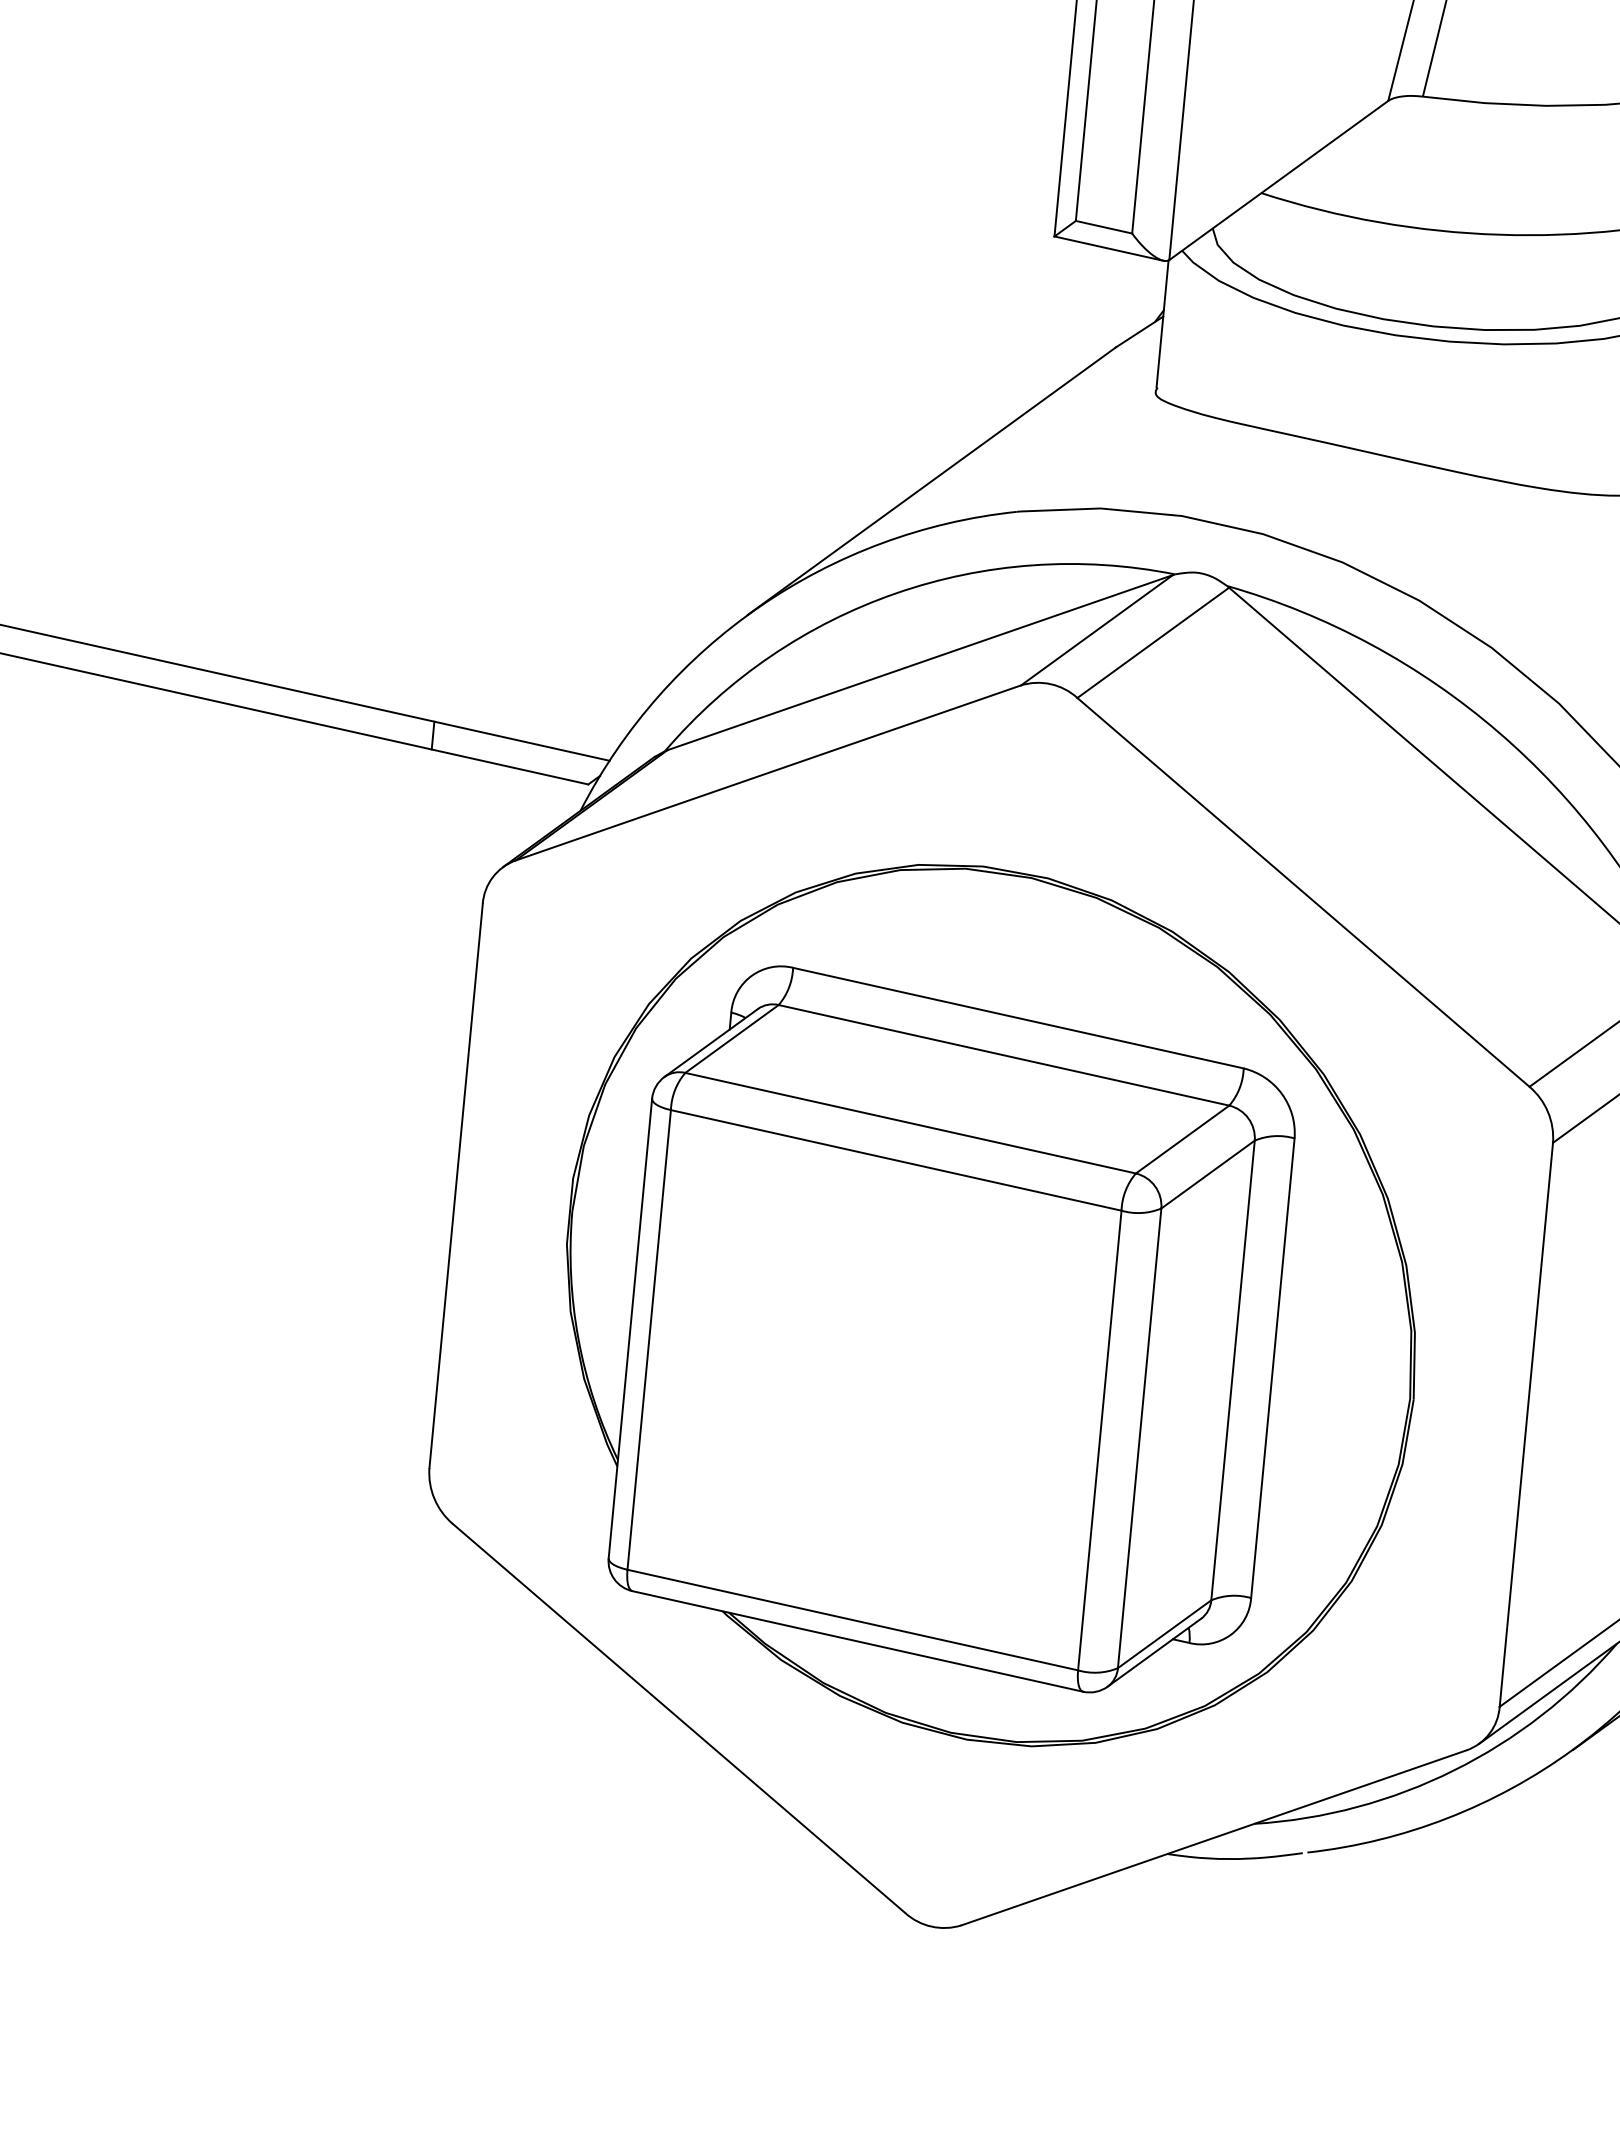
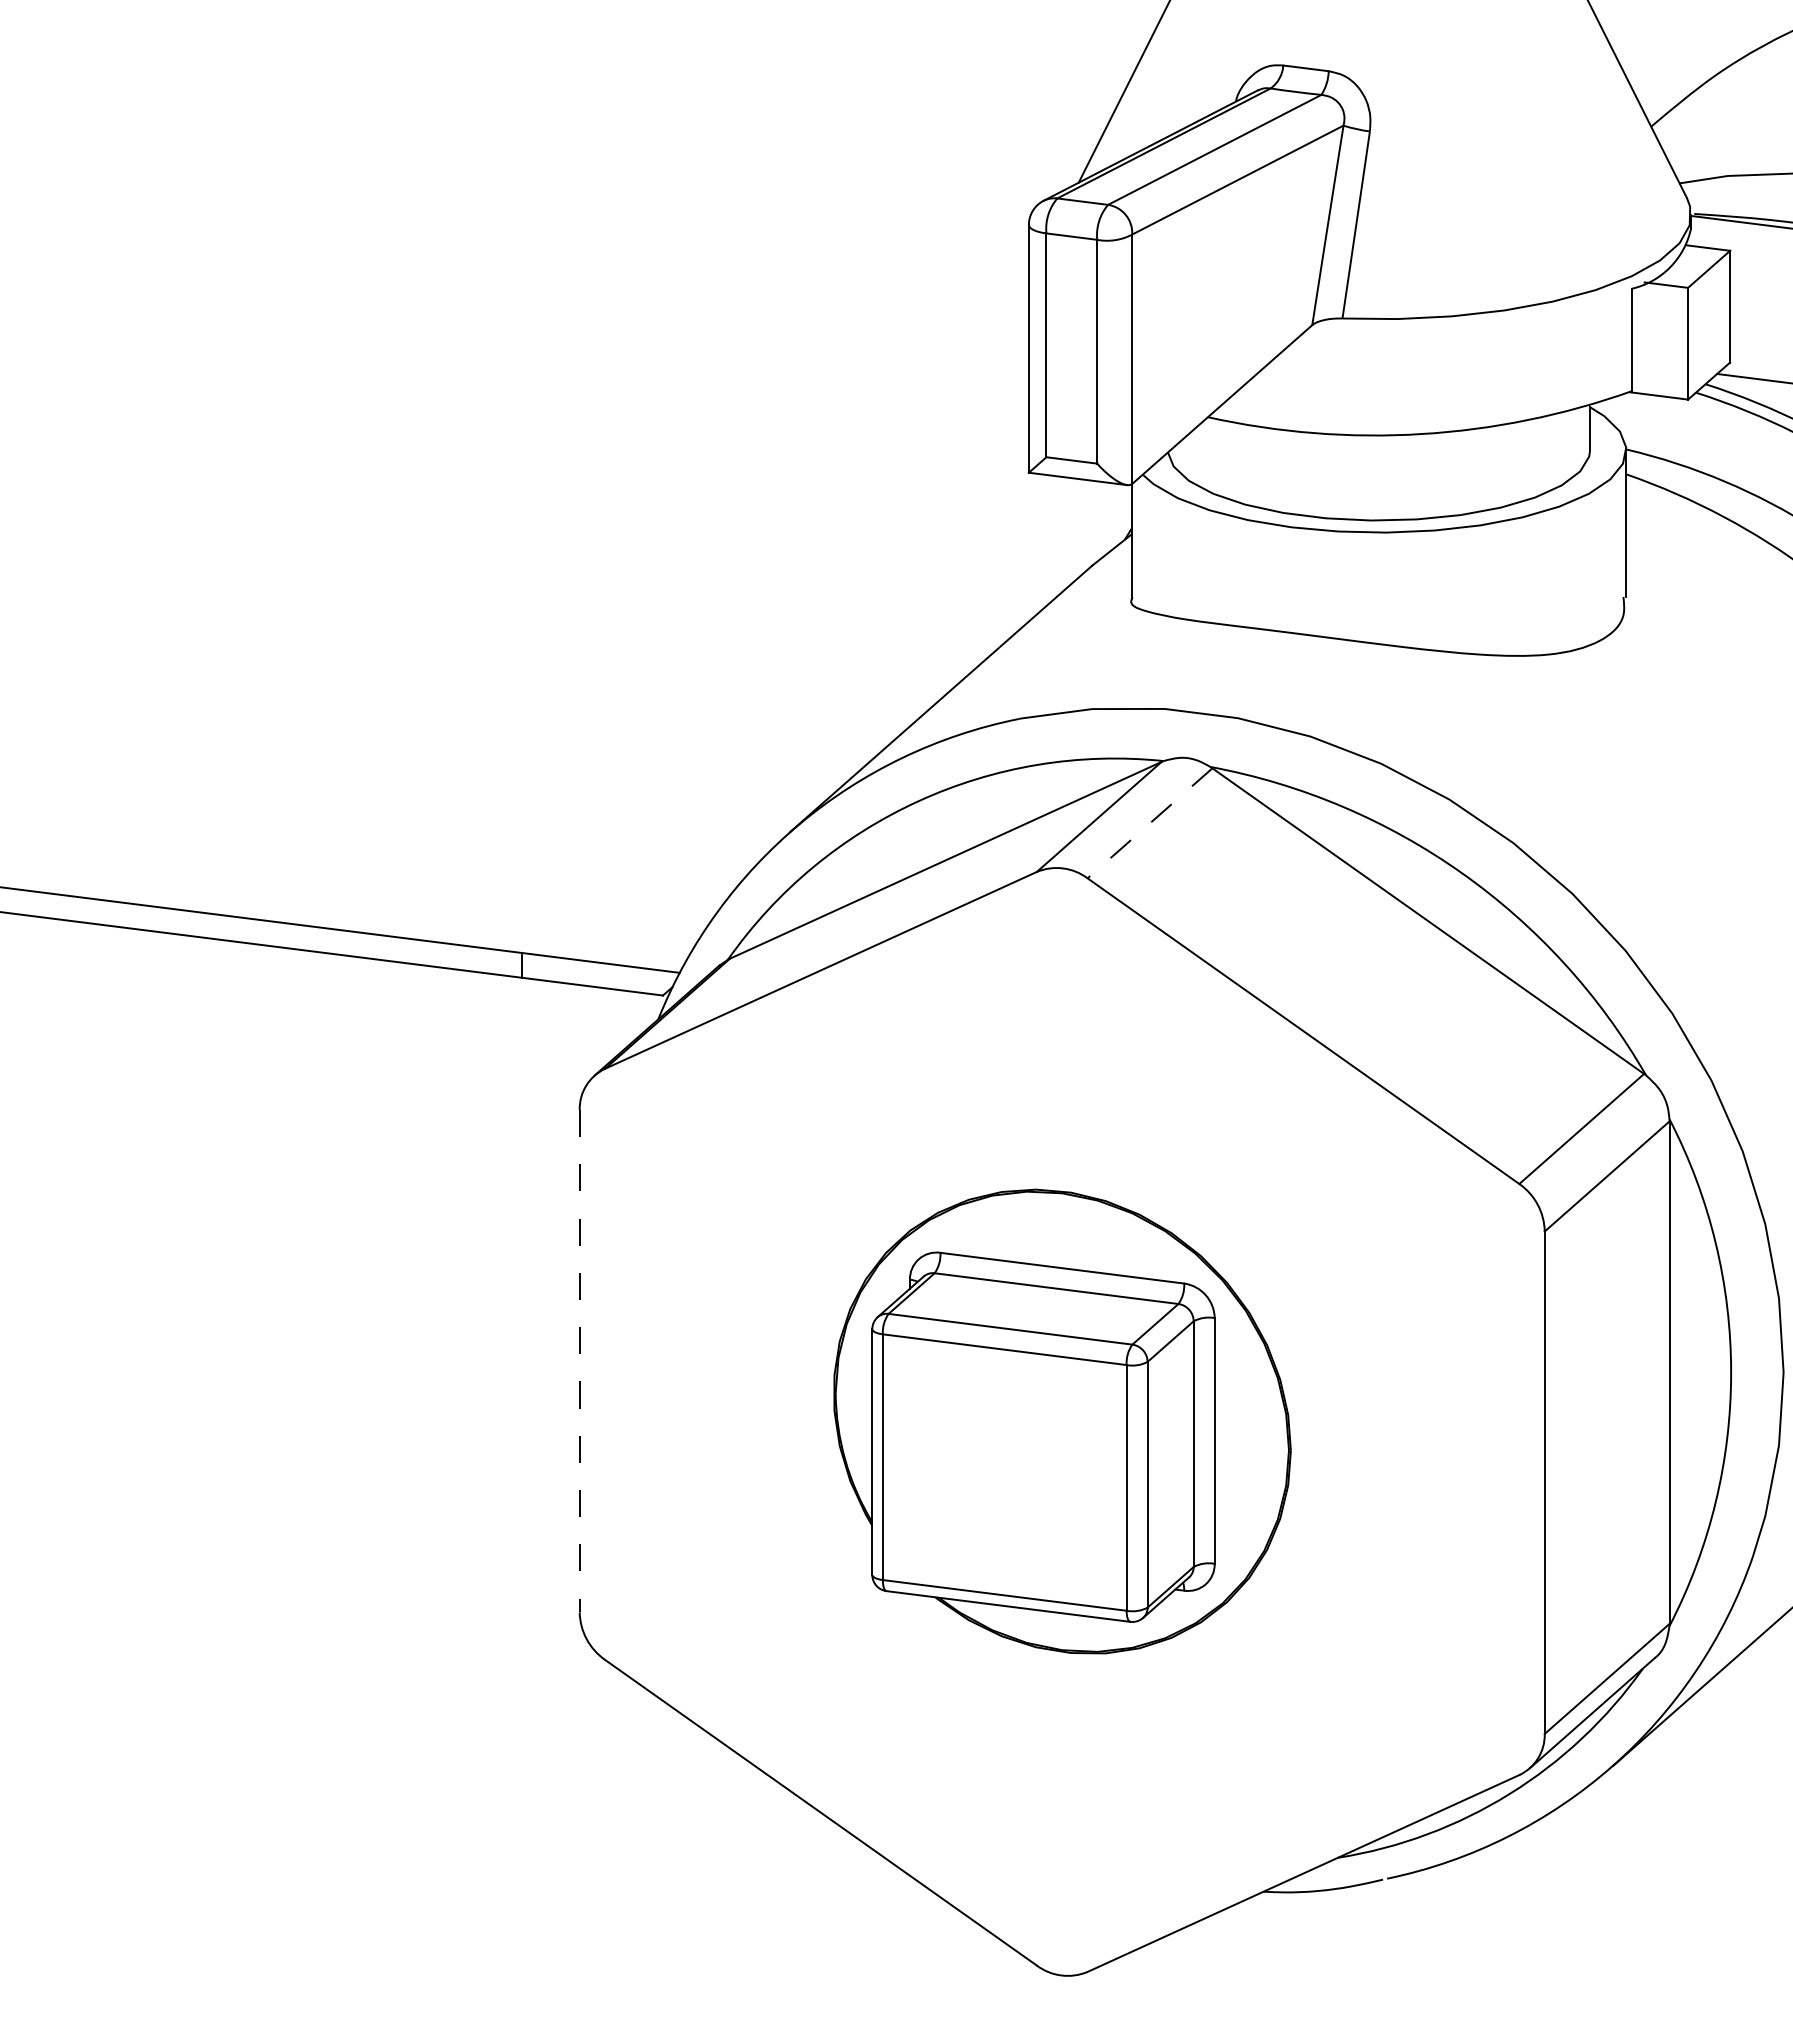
line: (1152, 642) -> (1149, 823), solid -> dashed
line: (455, 1186) -> (579, 1361), solid -> dashed
part: (991, 1304) -> (1062, 1421), size x0.6

